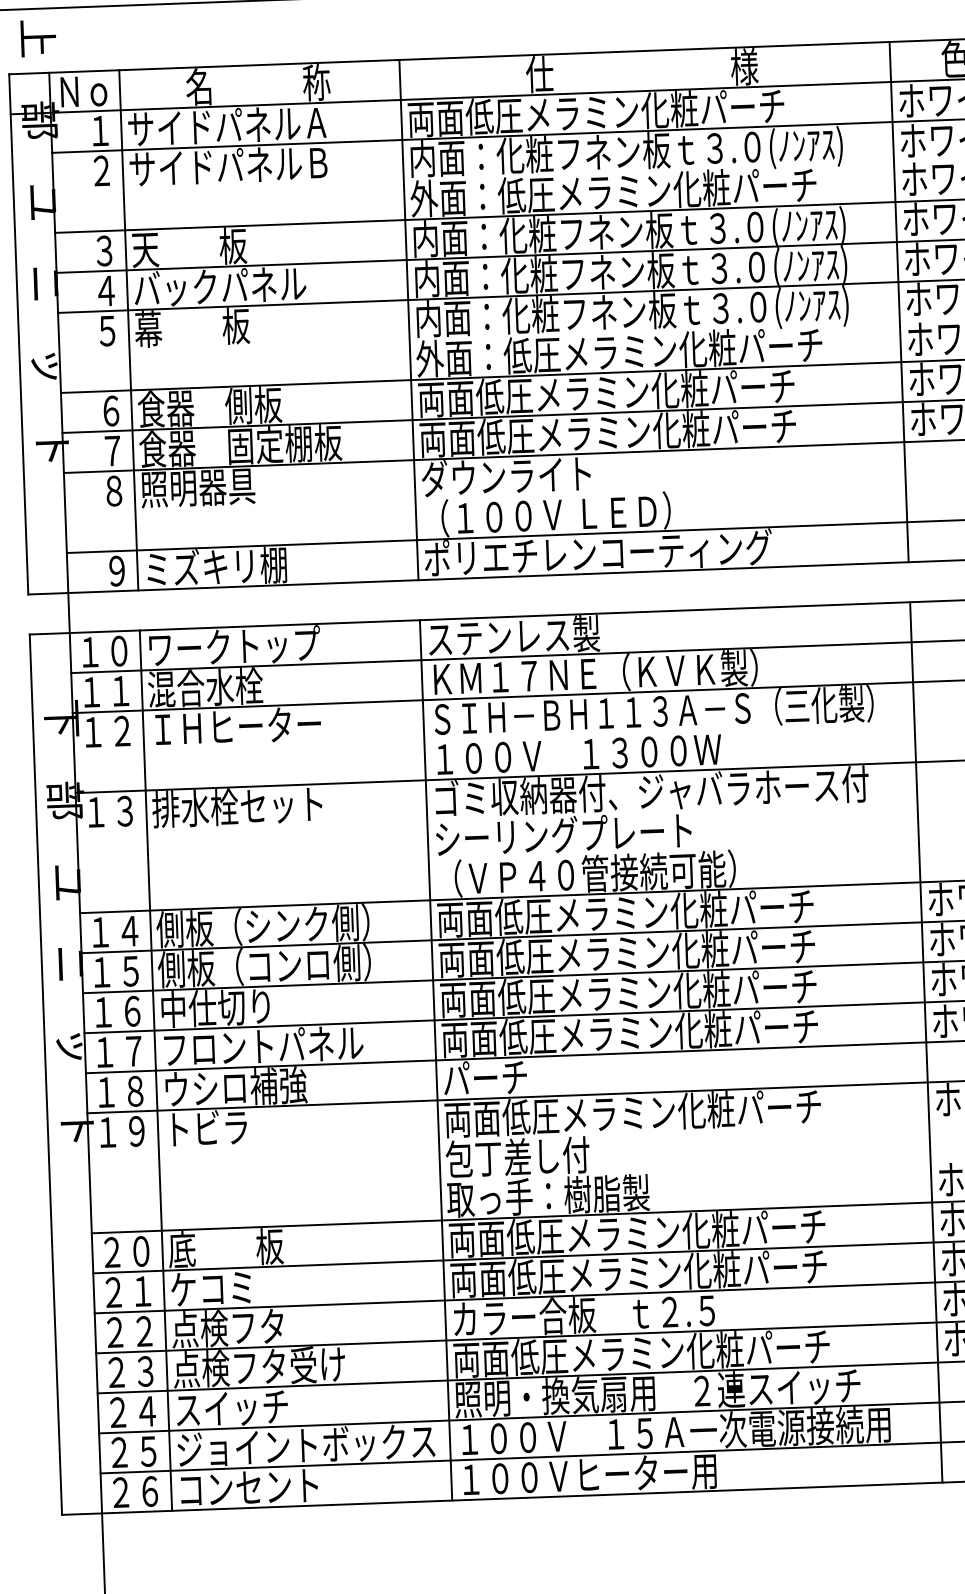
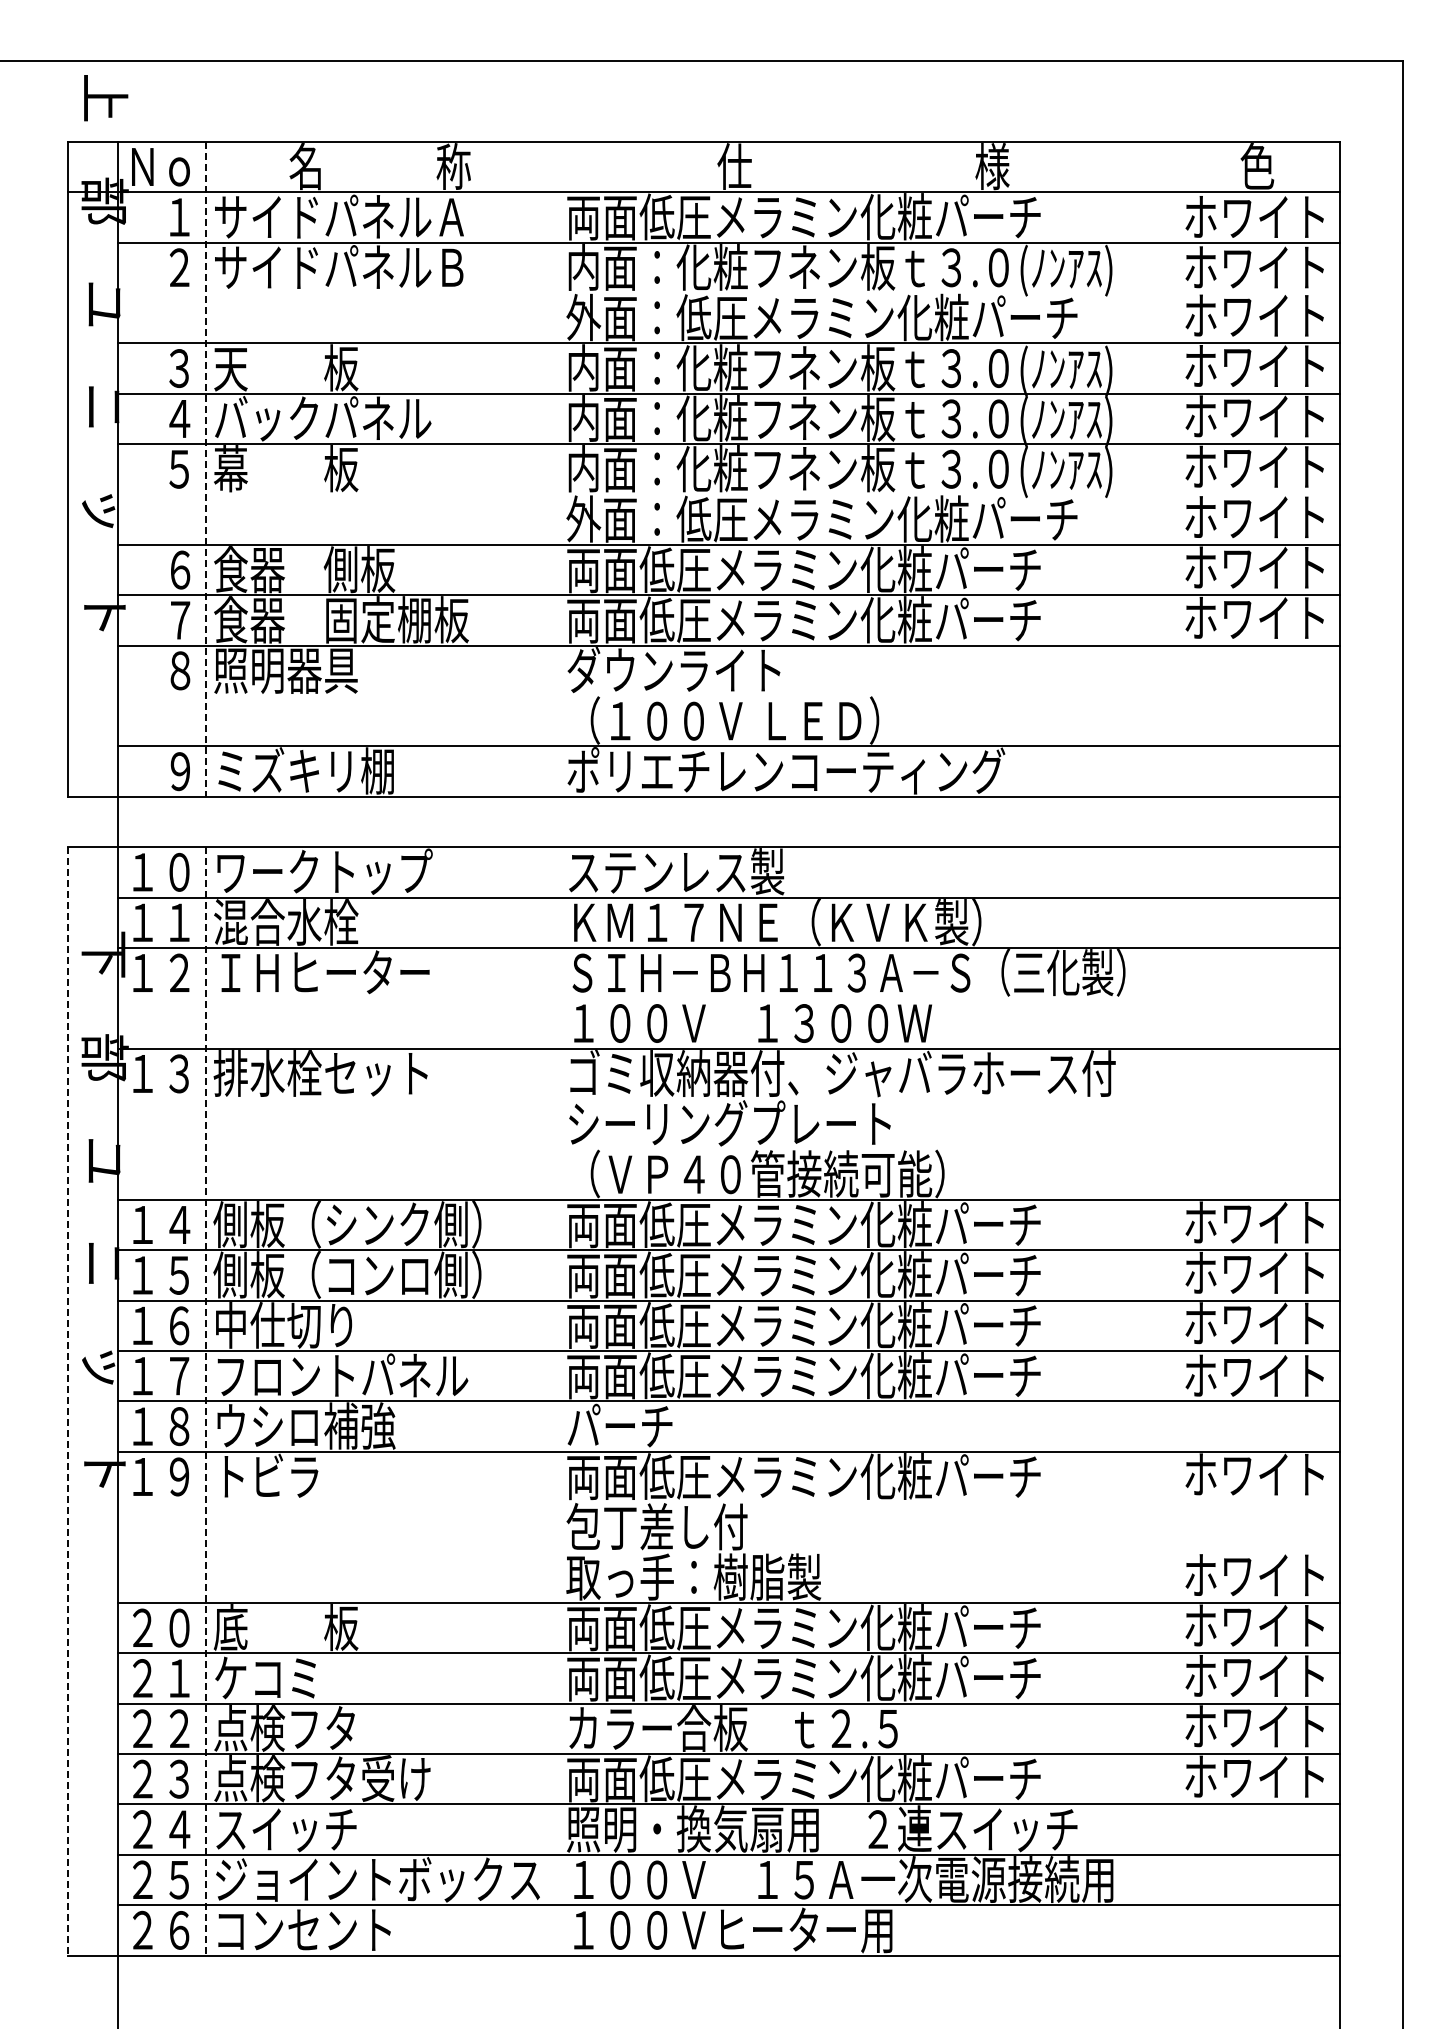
line: (899, 301) -> (1176, 468), removed
line: (408, 319) -> (558, 468), removed
line: (129, 330) -> (206, 469), solid -> dashed
line: (926, 1042) -> (1176, 1401), removed
line: (435, 1060) -> (558, 1401), removed
line: (156, 1070) -> (206, 1401), solid -> dashed
line: (45, 1074) -> (67, 1401), solid -> dashed

